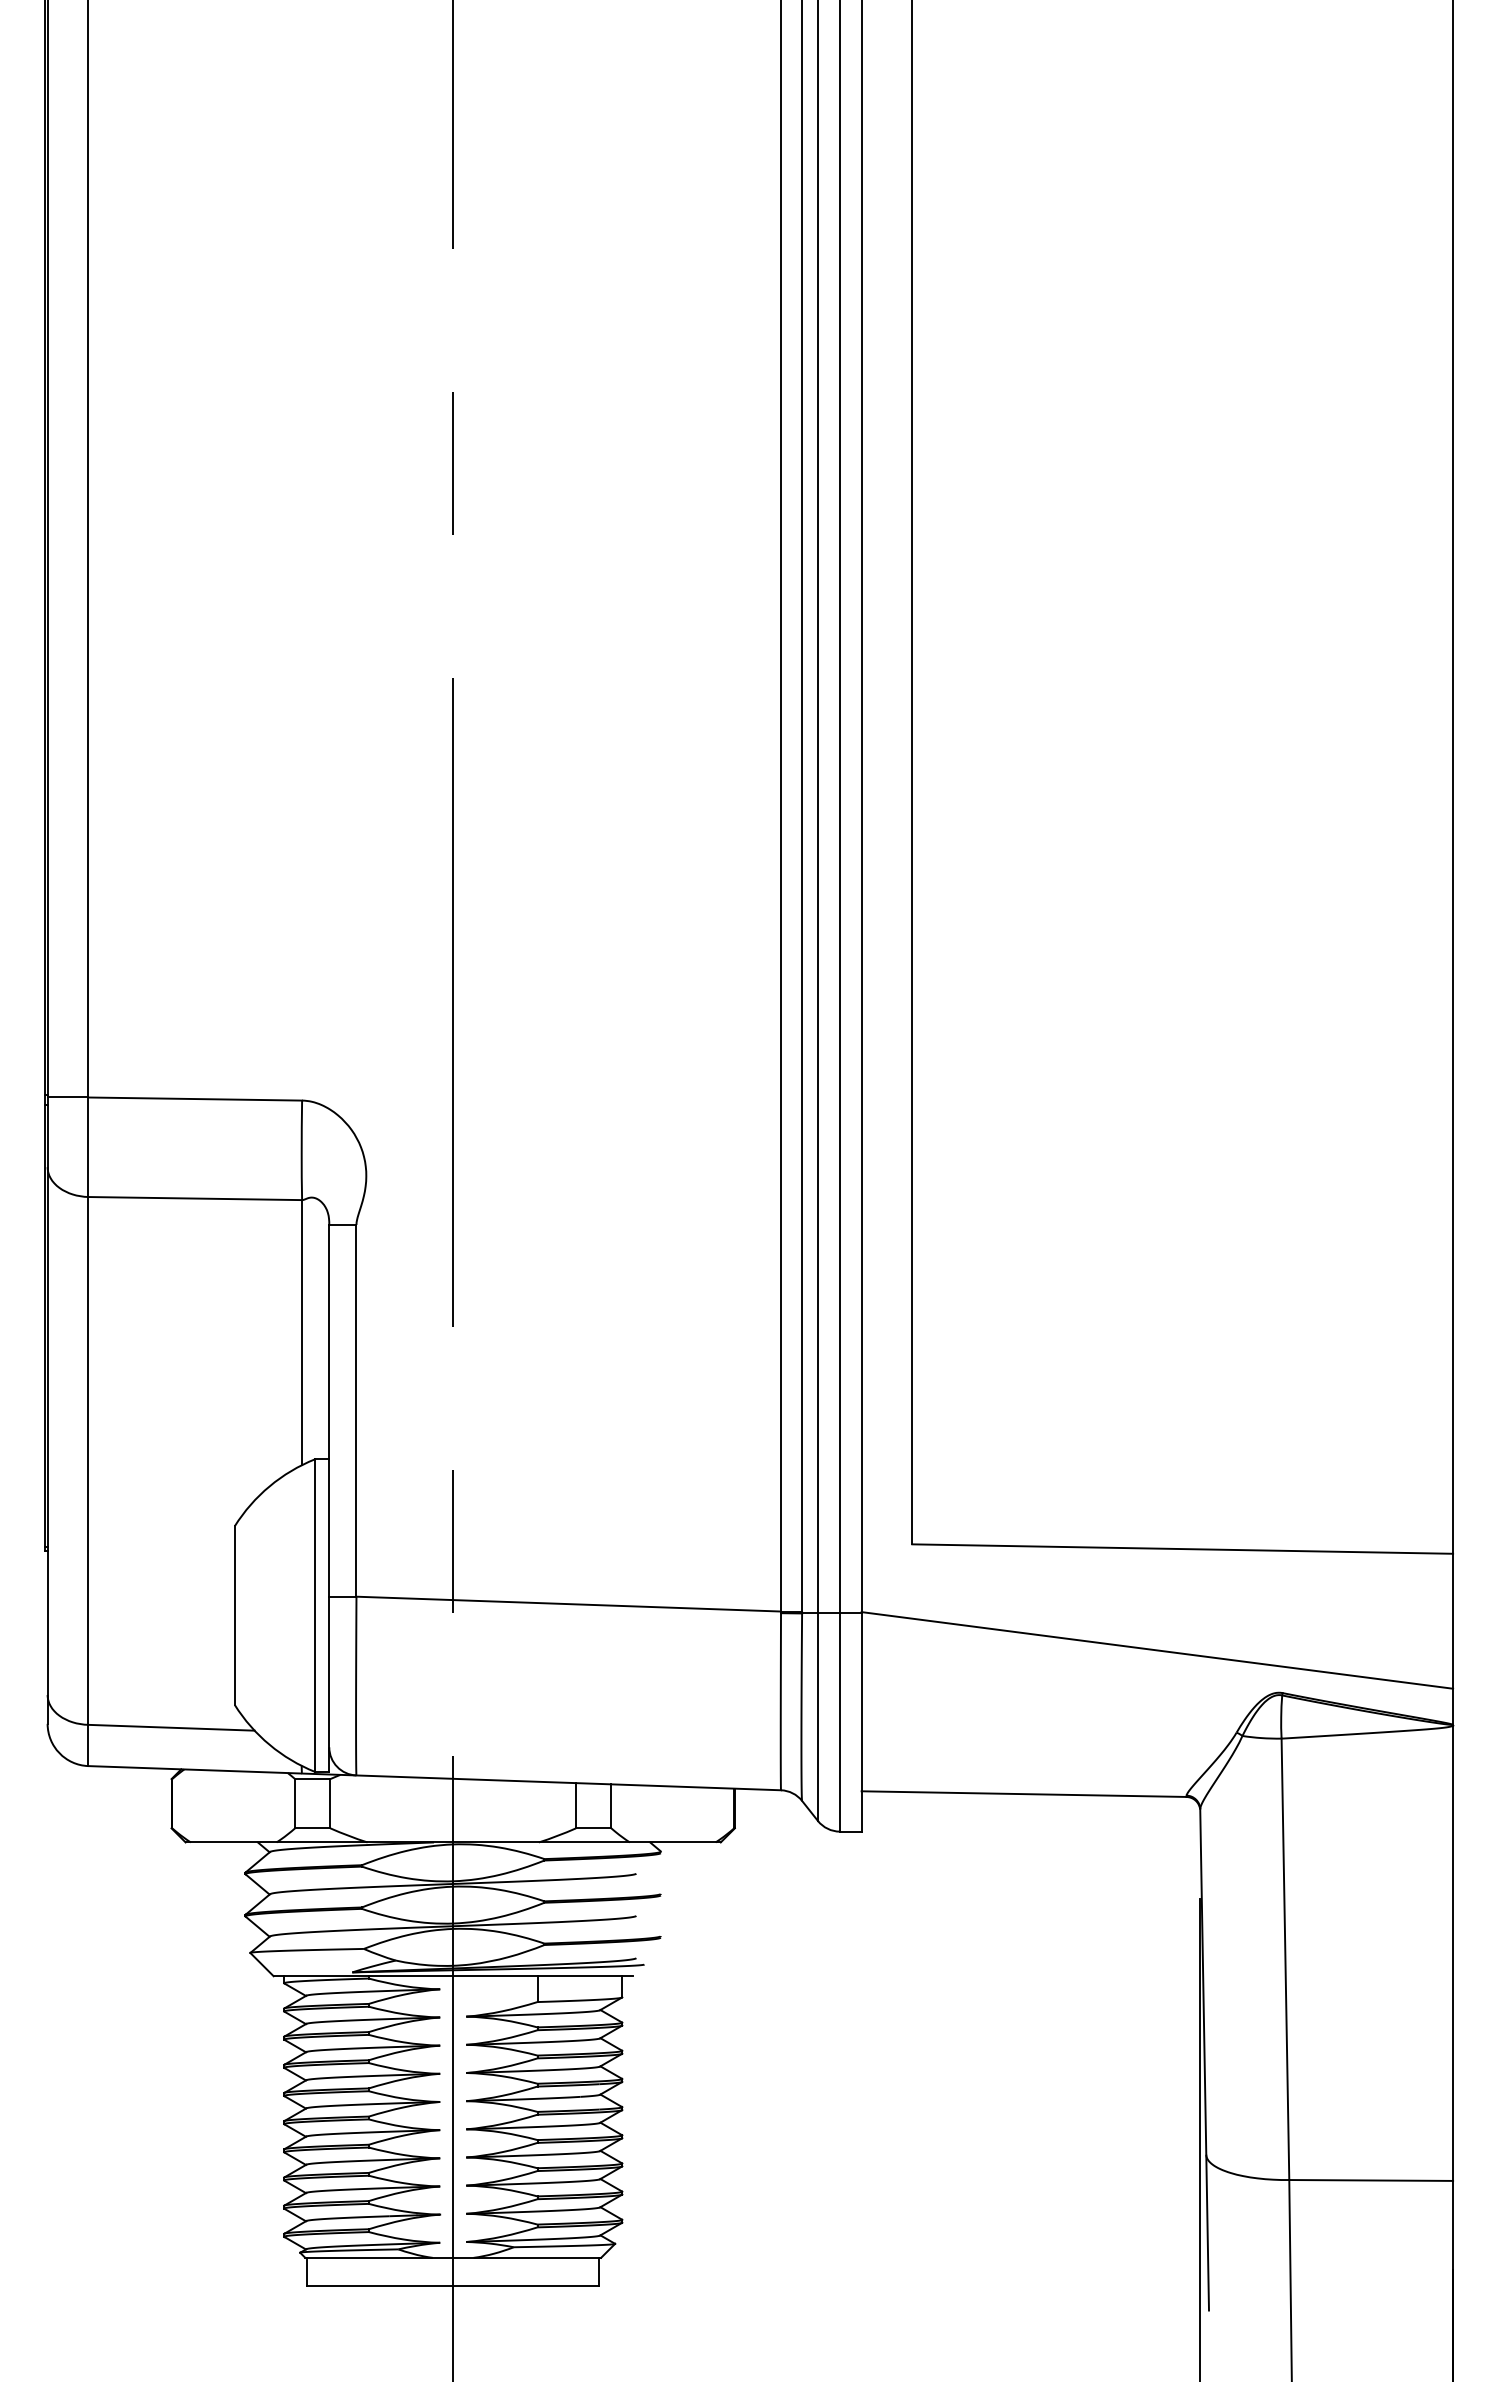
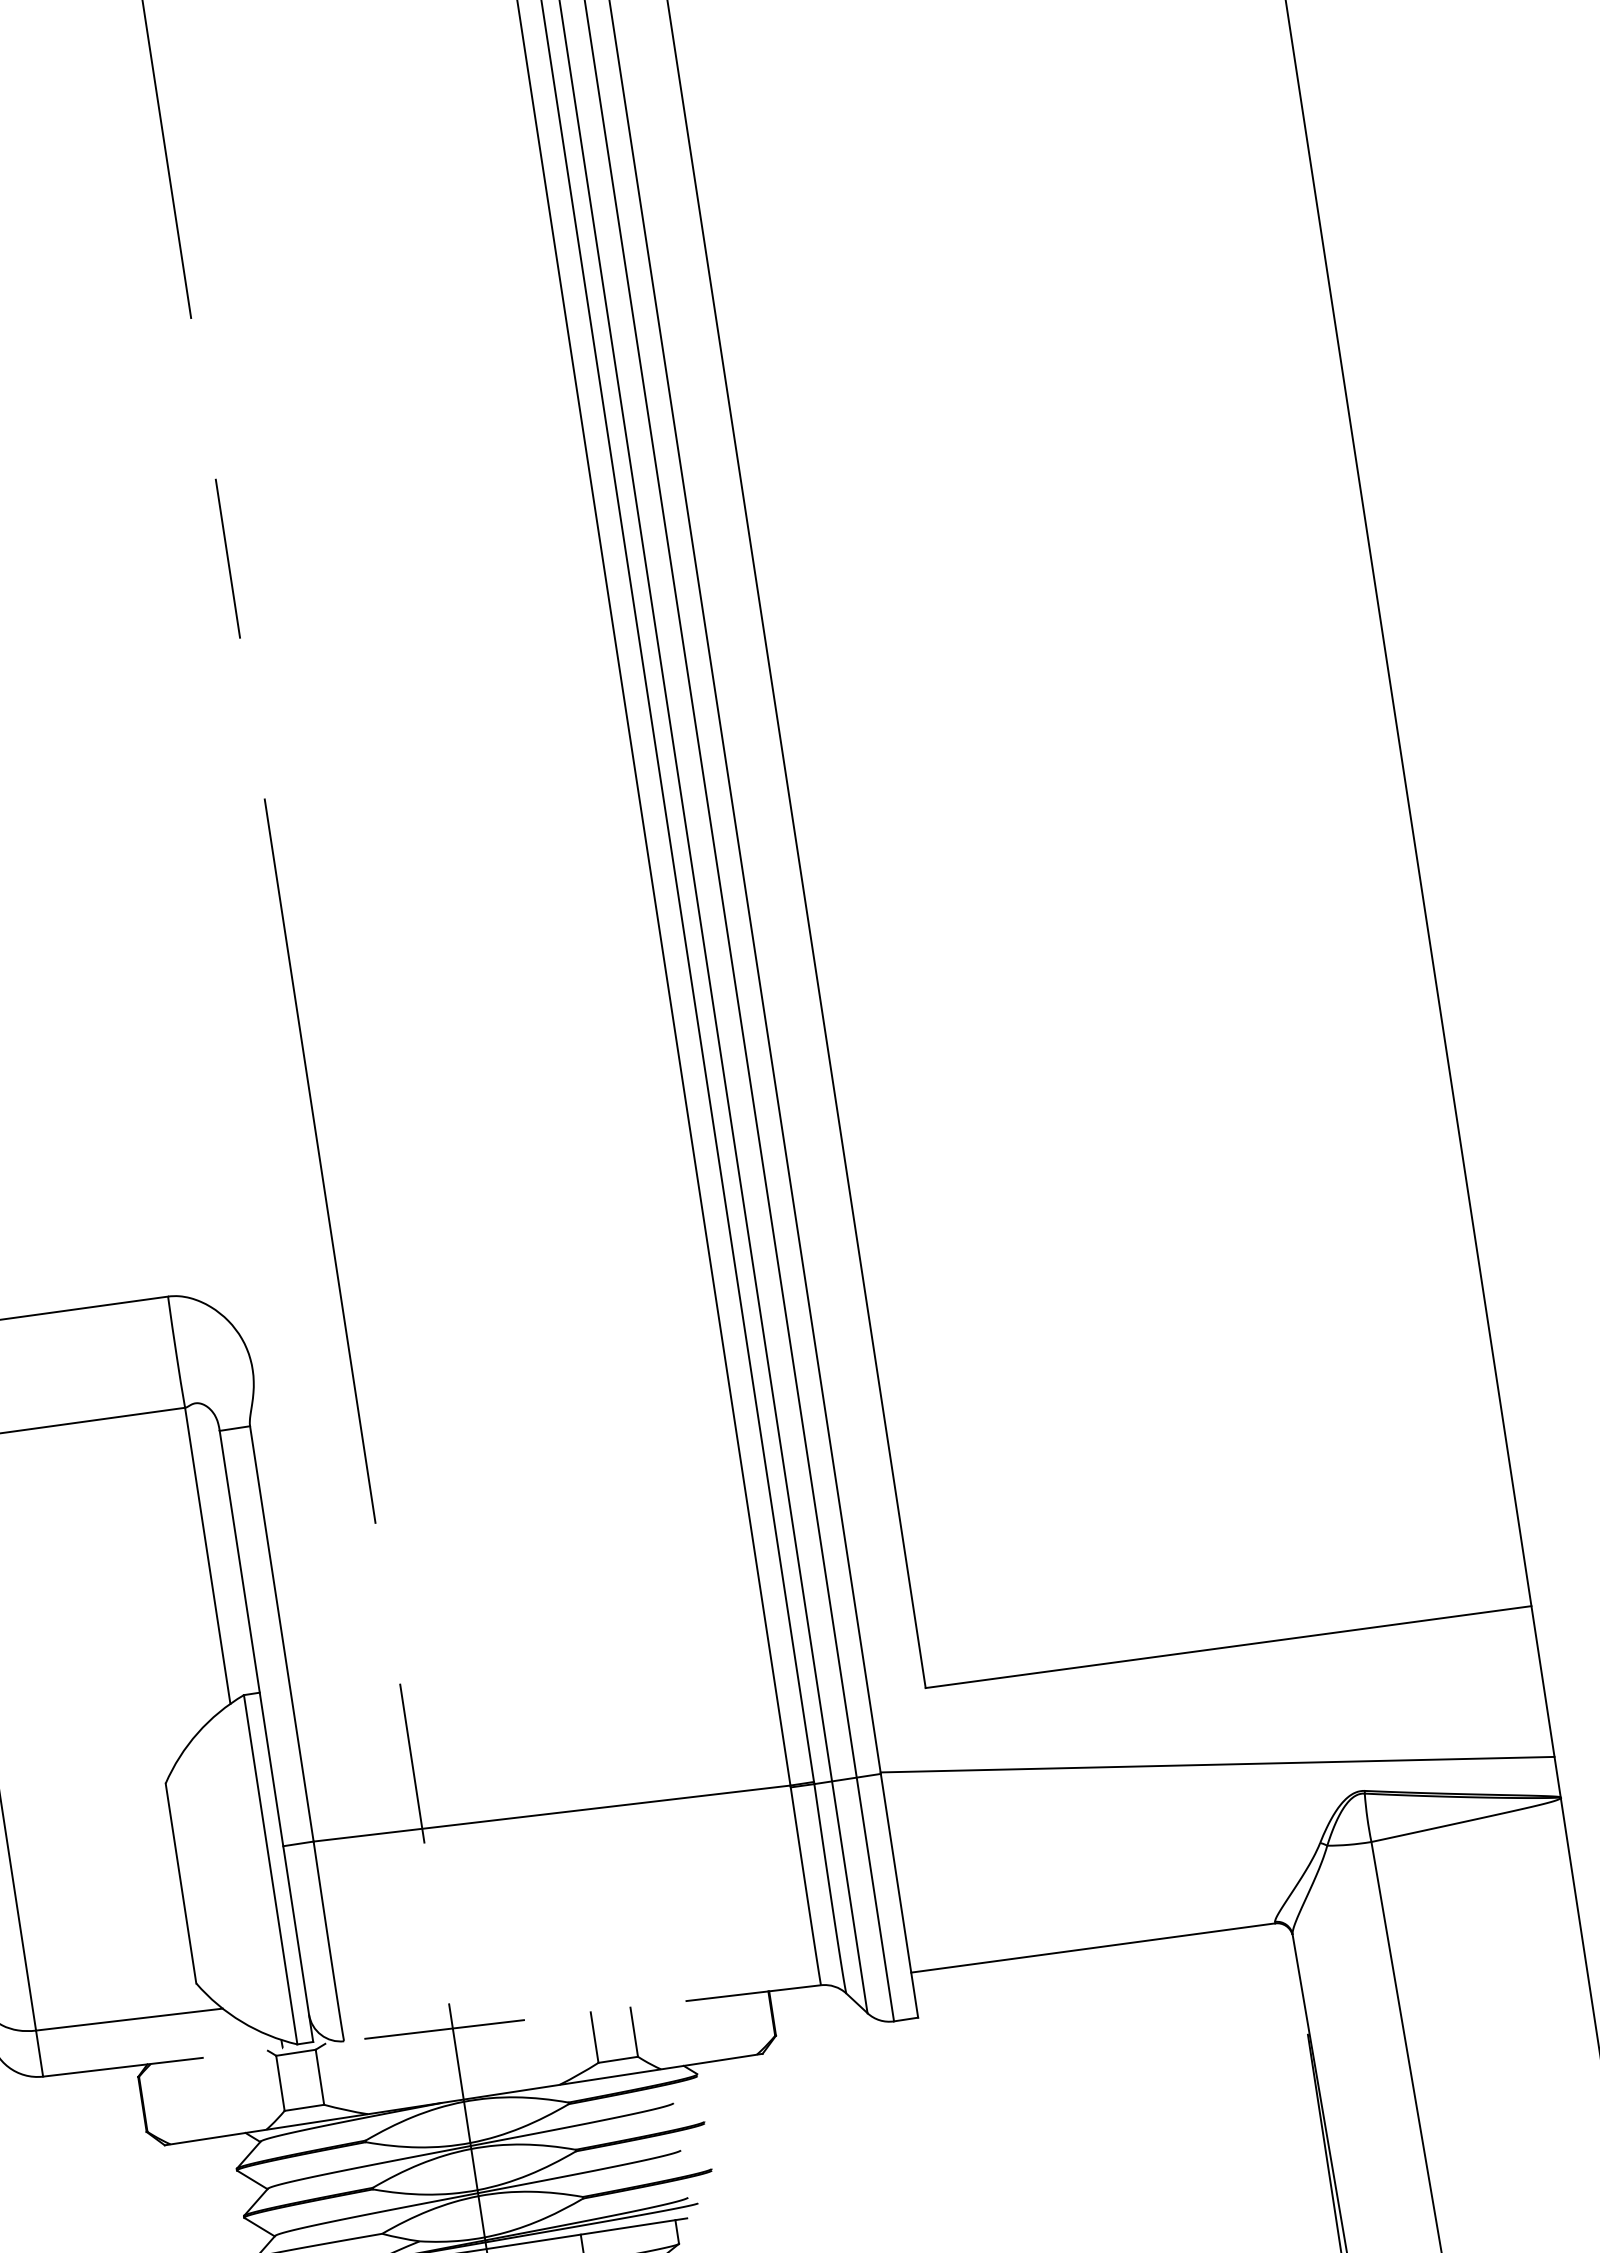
line: (434, 1778) -> (431, 2031), solid -> dashed

